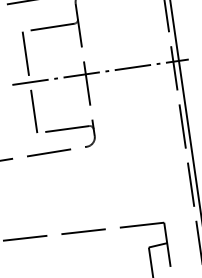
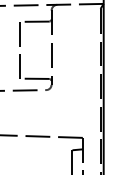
line: (100, 72) -> (59, 50), removed

